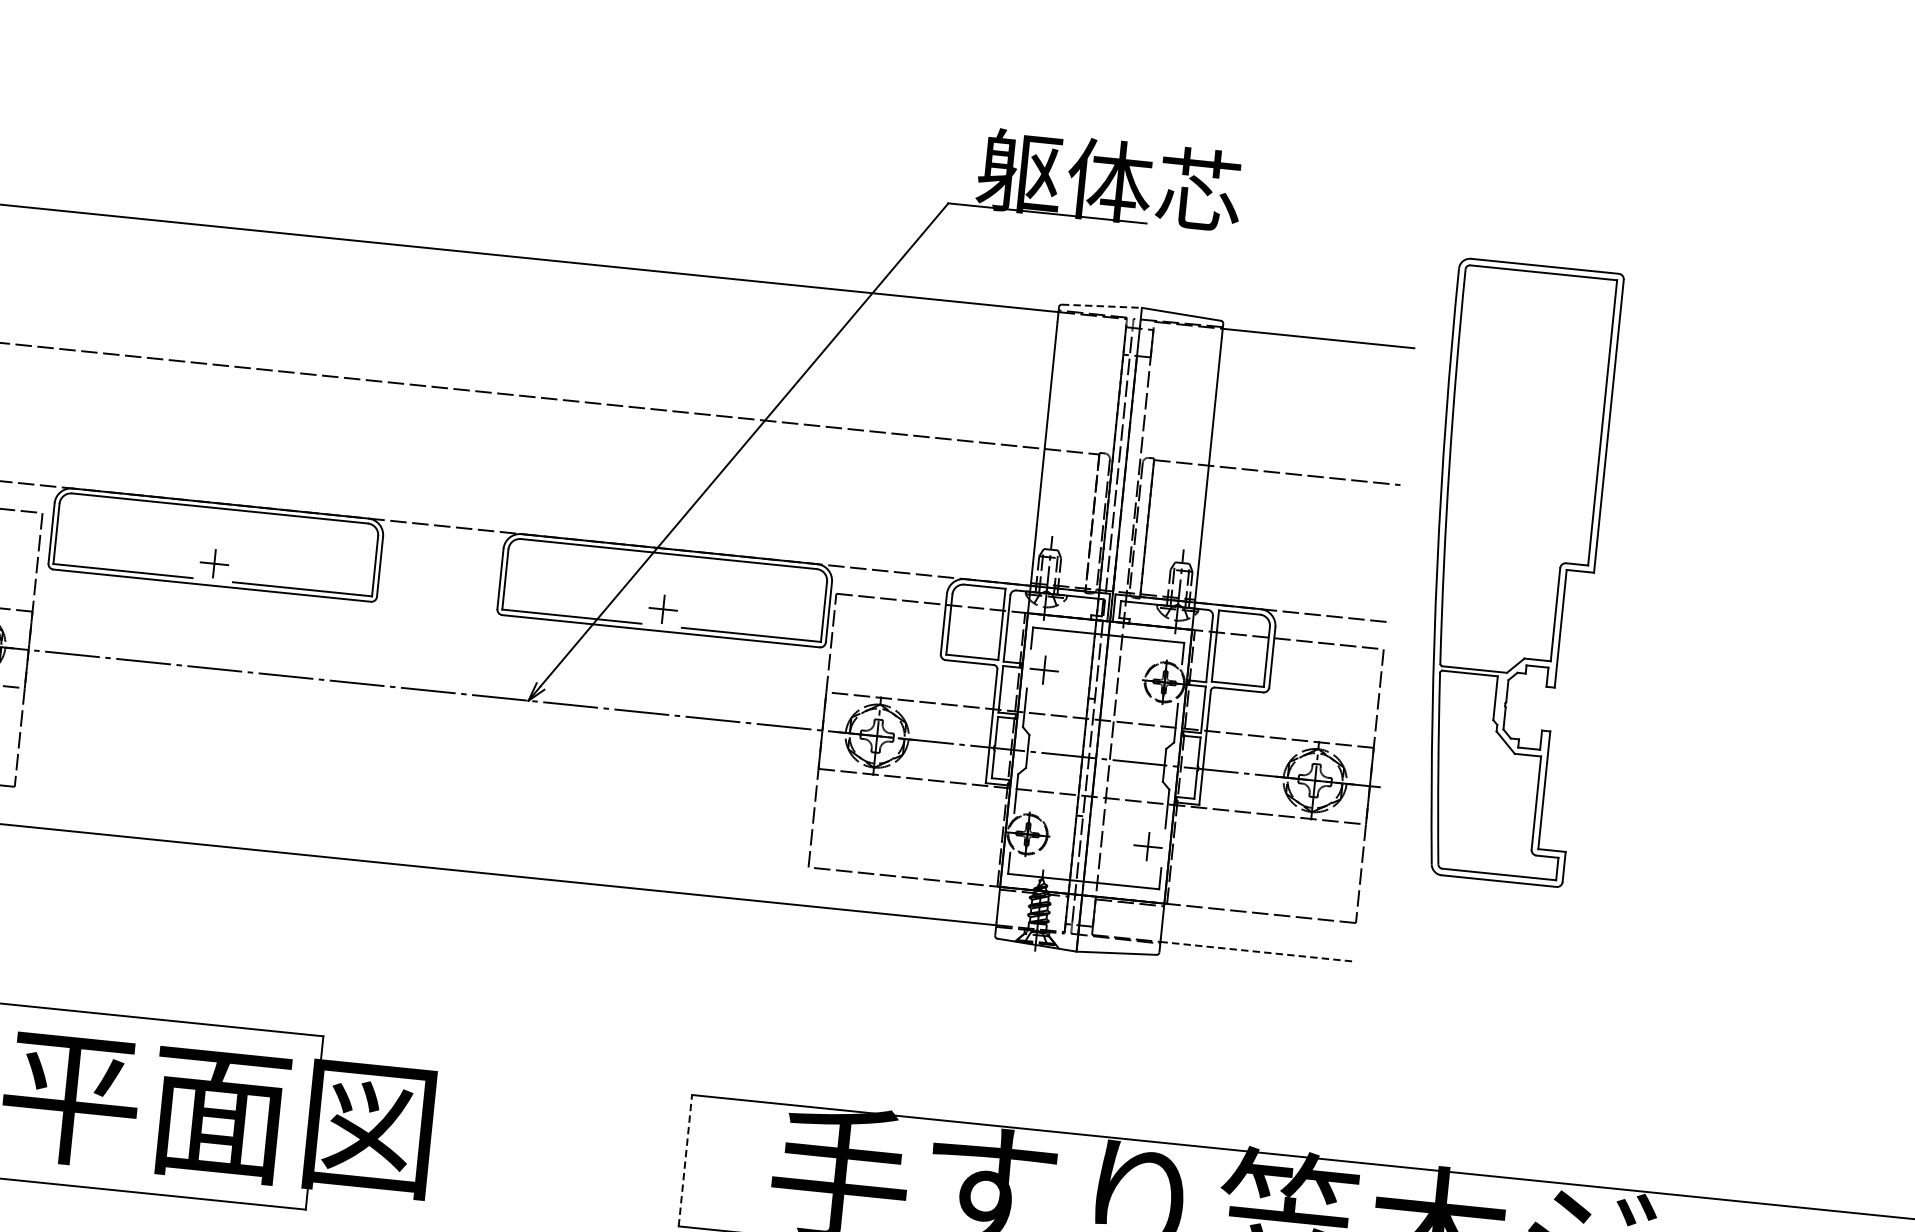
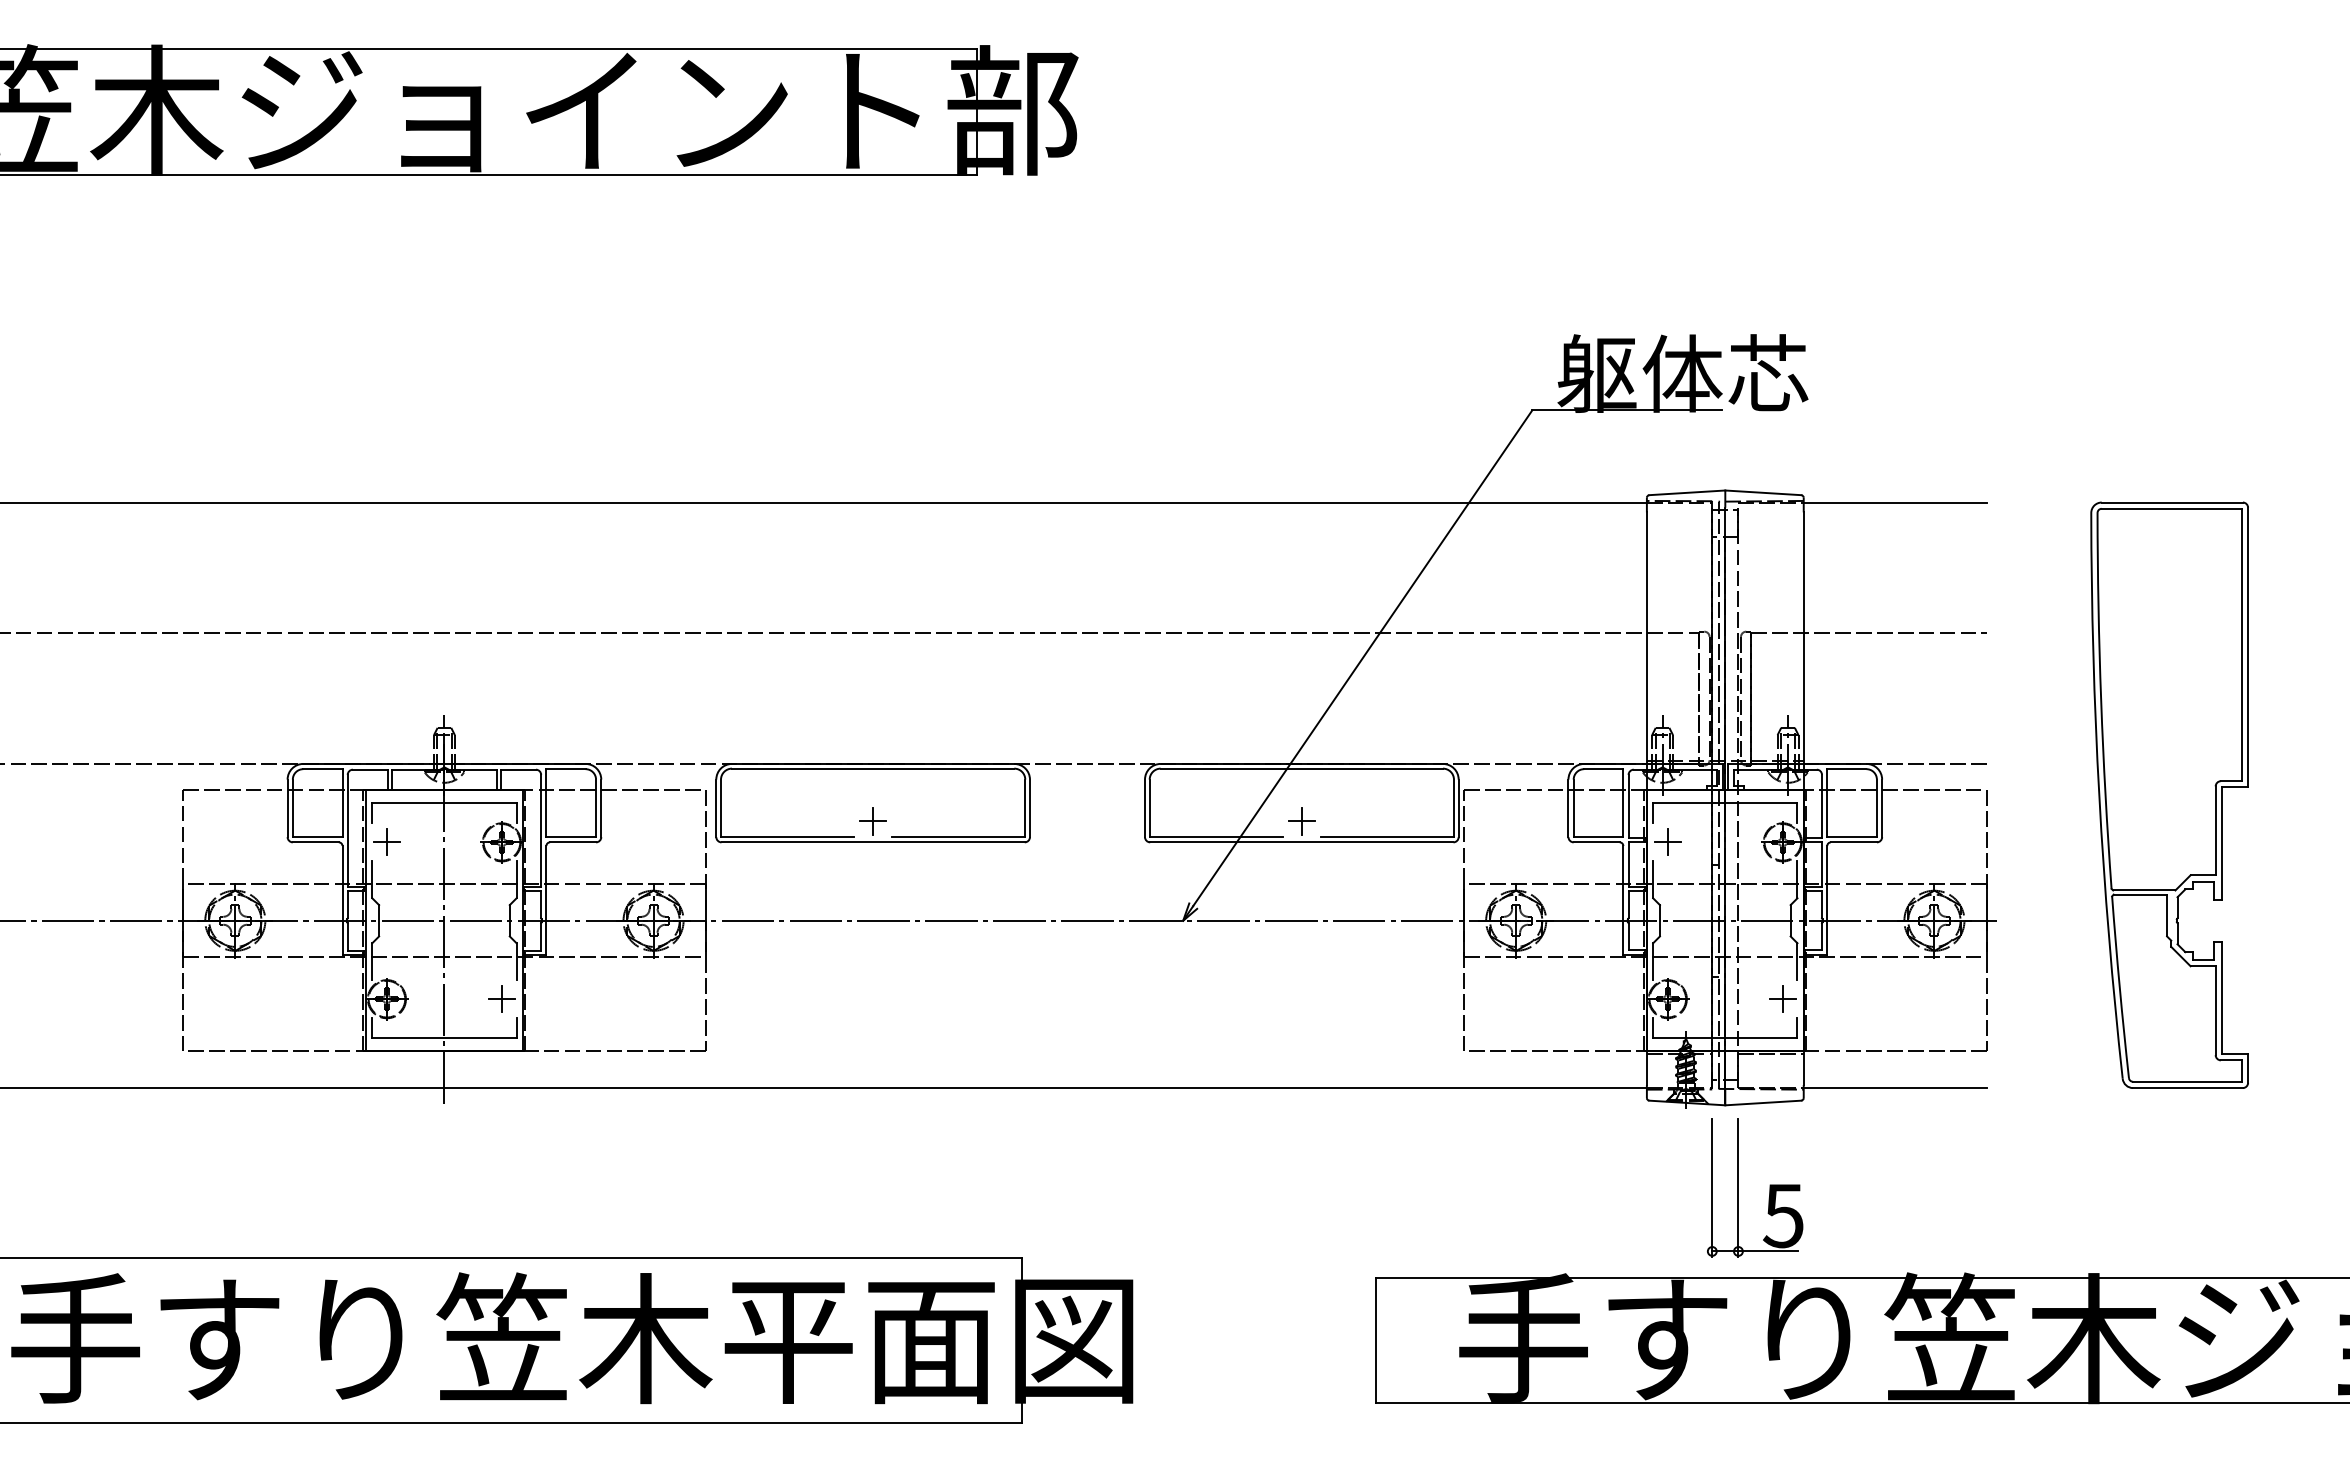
line: (1102, 305) -> (1687, 492), dashed -> solid
part: (1510, 571) -> (2169, 794), moved
line: (1256, 952) -> (1895, 1088), dashed -> solid
part: (1114, 1042) -> (1769, 1187), added
line: (685, 1160) -> (1375, 1340), dashed -> solid

